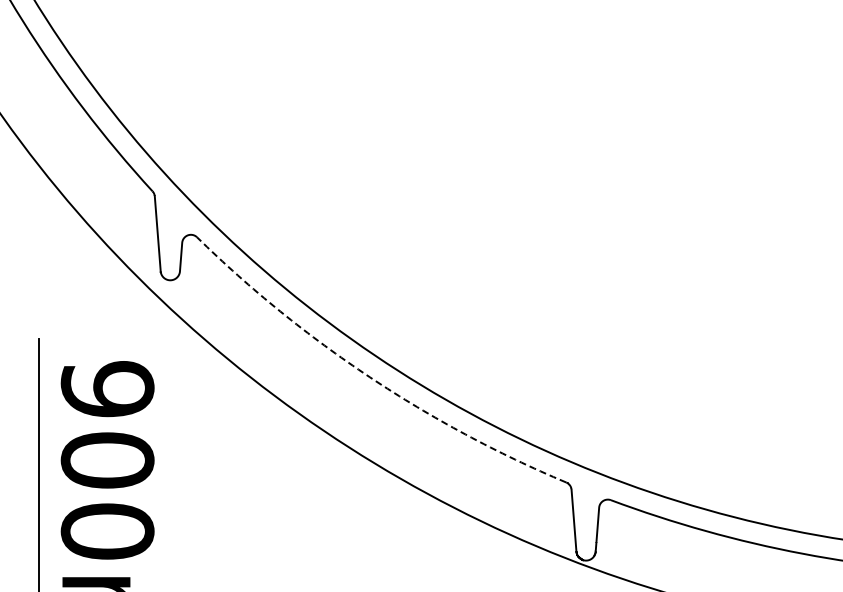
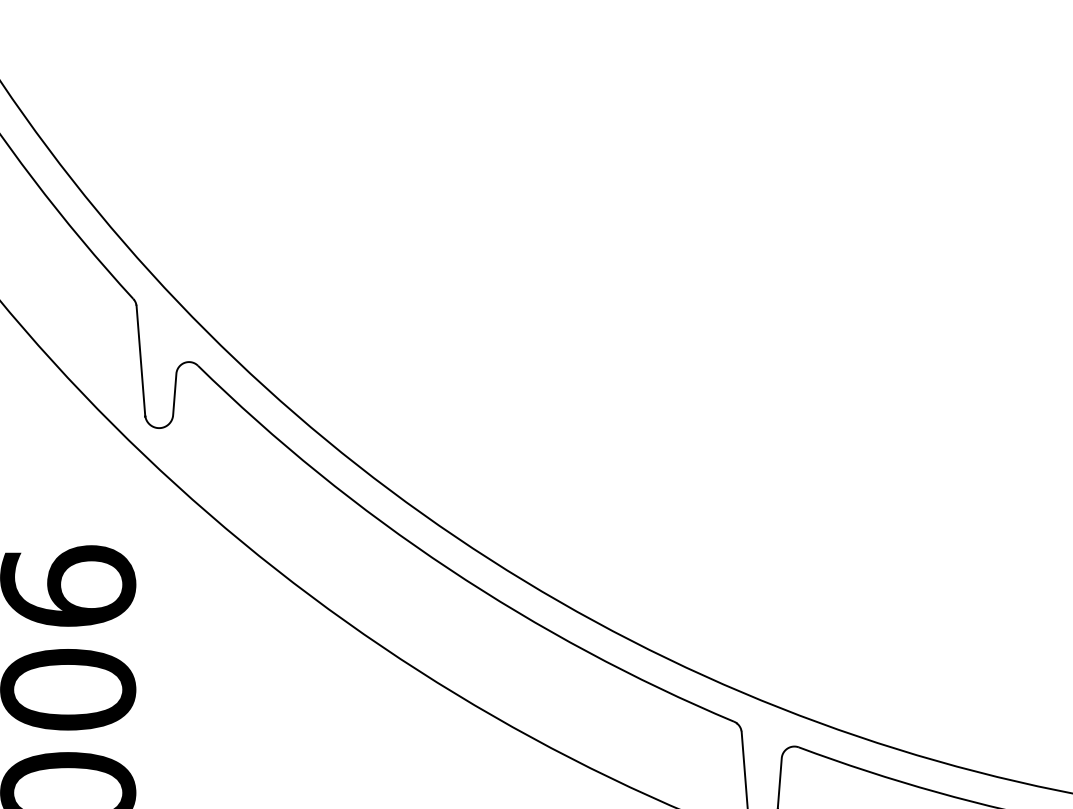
arc: (370, 377) -> (449, 569), dashed -> solid

